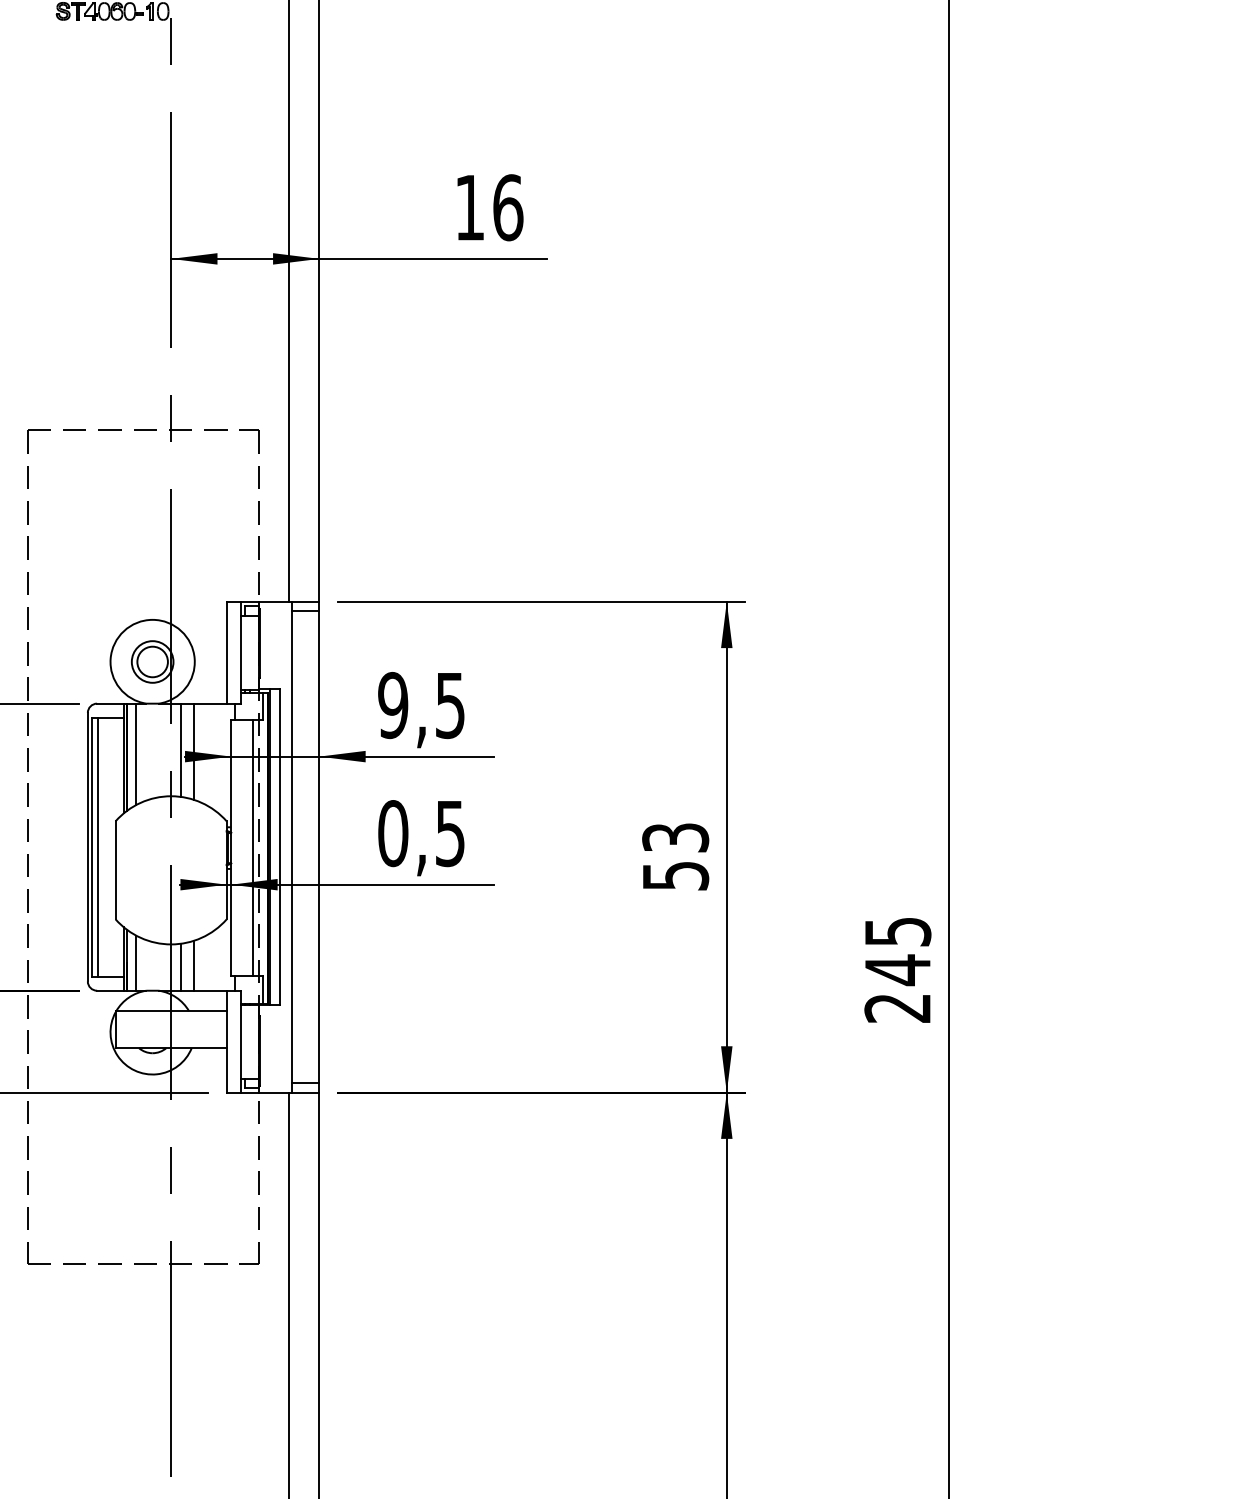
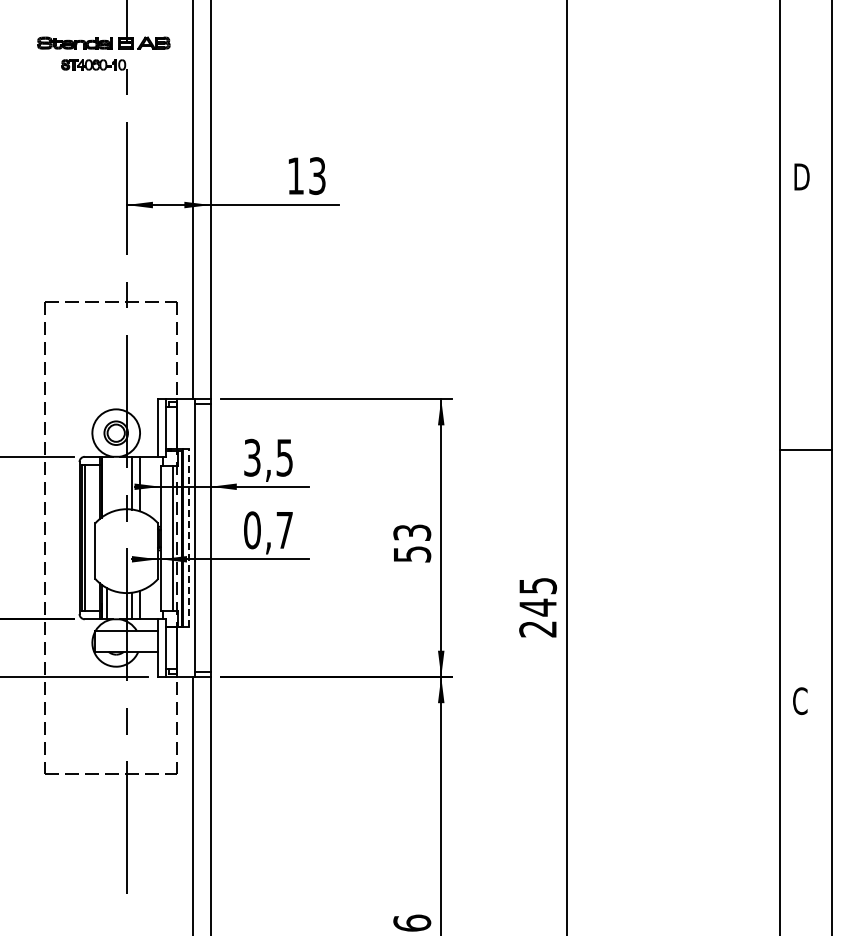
text: (508, 208) -> (317, 176), 16 -> 13
text: (391, 704) -> (251, 457), 9,5 -> 3,5
line: (135, 754) -> (106, 485), removed
text: (449, 833) -> (284, 530), 0,5 -> 0,7
line: (280, 846) -> (188, 537), solid -> dashed

